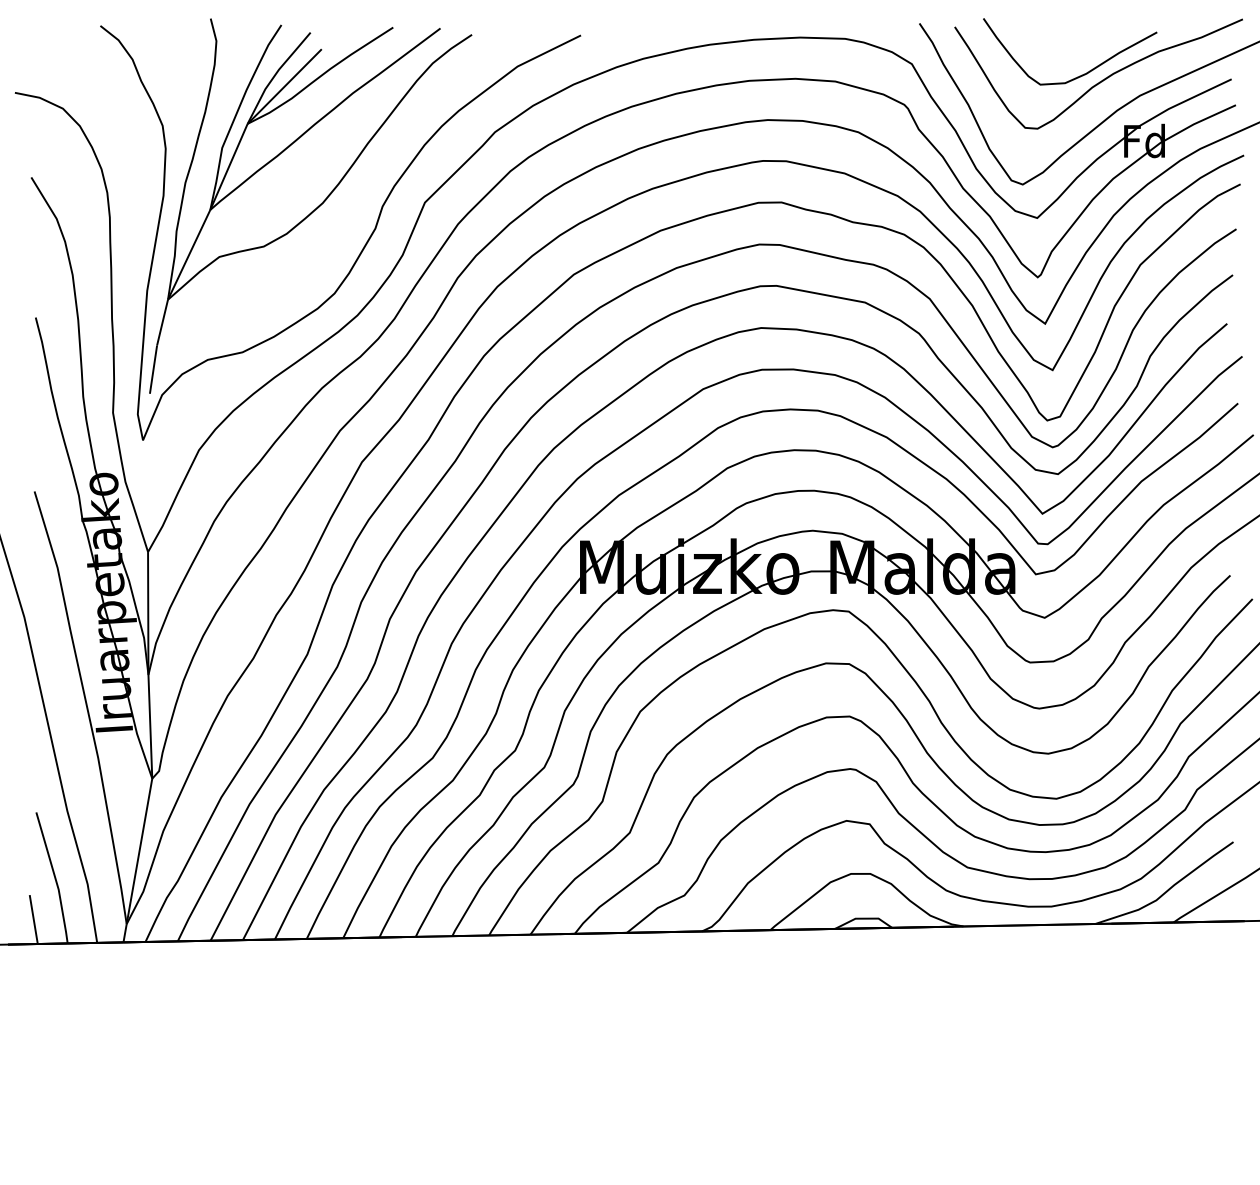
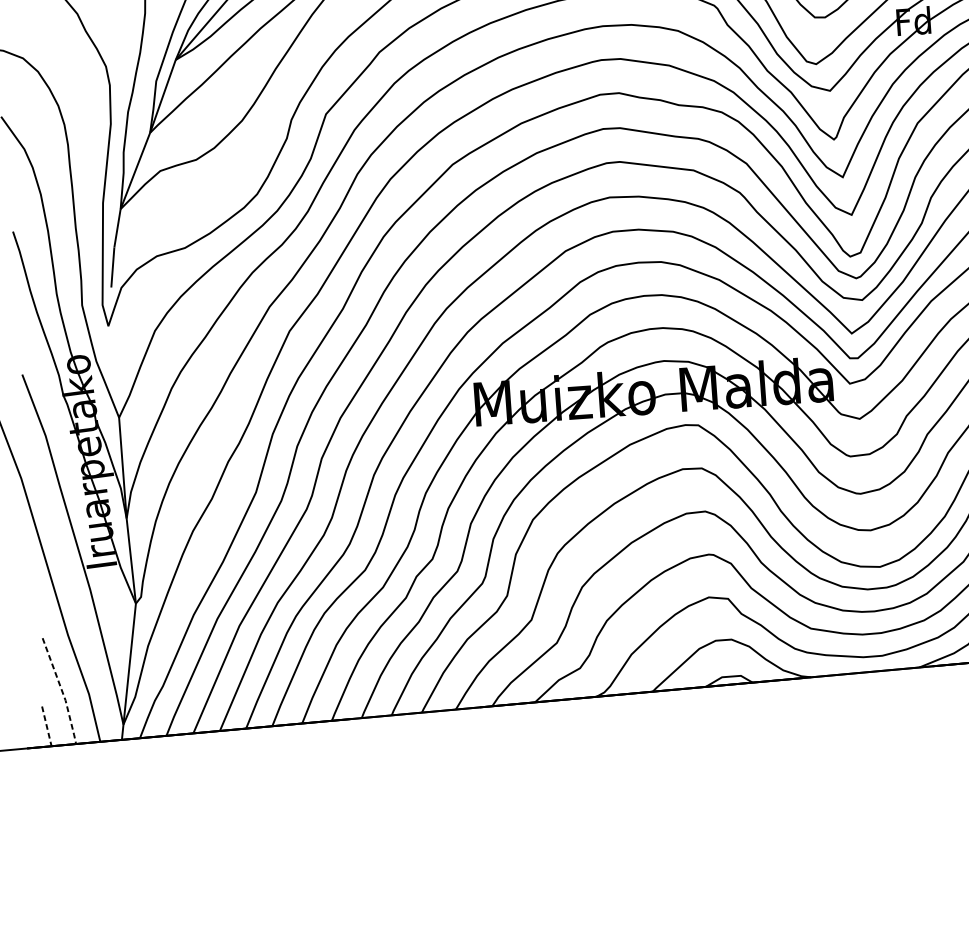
line: (55, 879) -> (62, 692), solid -> dashed
line: (33, 919) -> (46, 726), solid -> dashed

